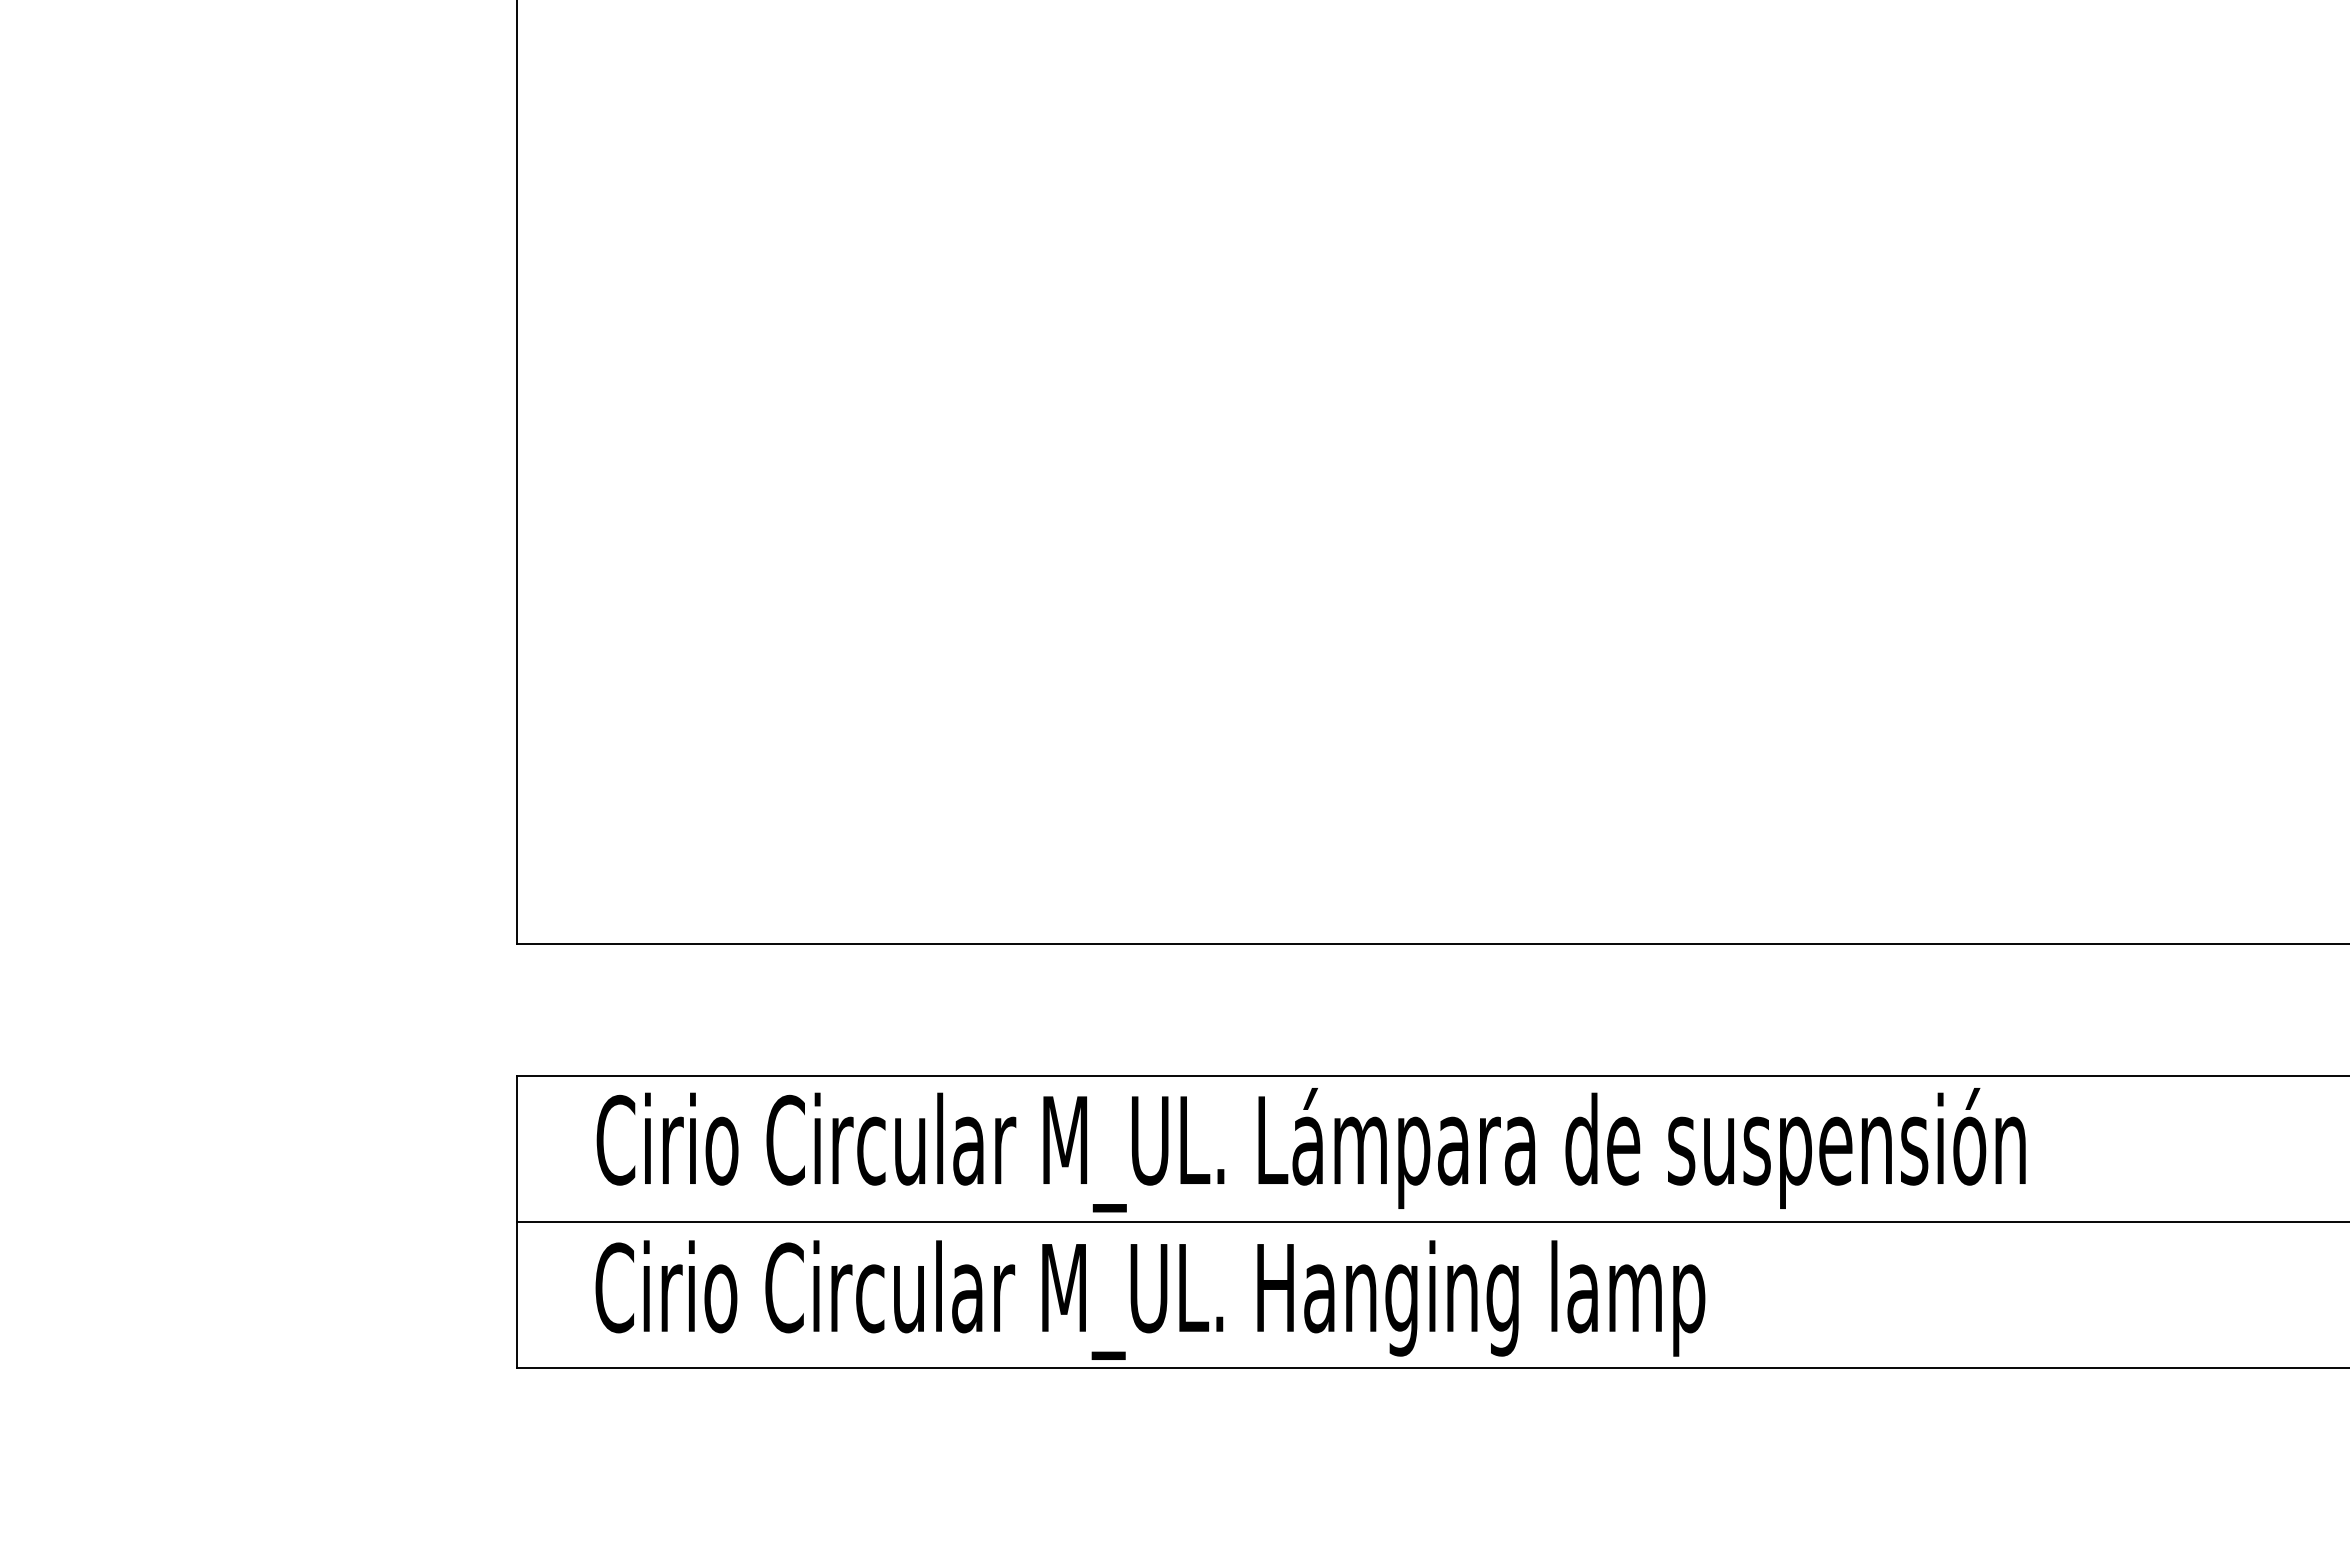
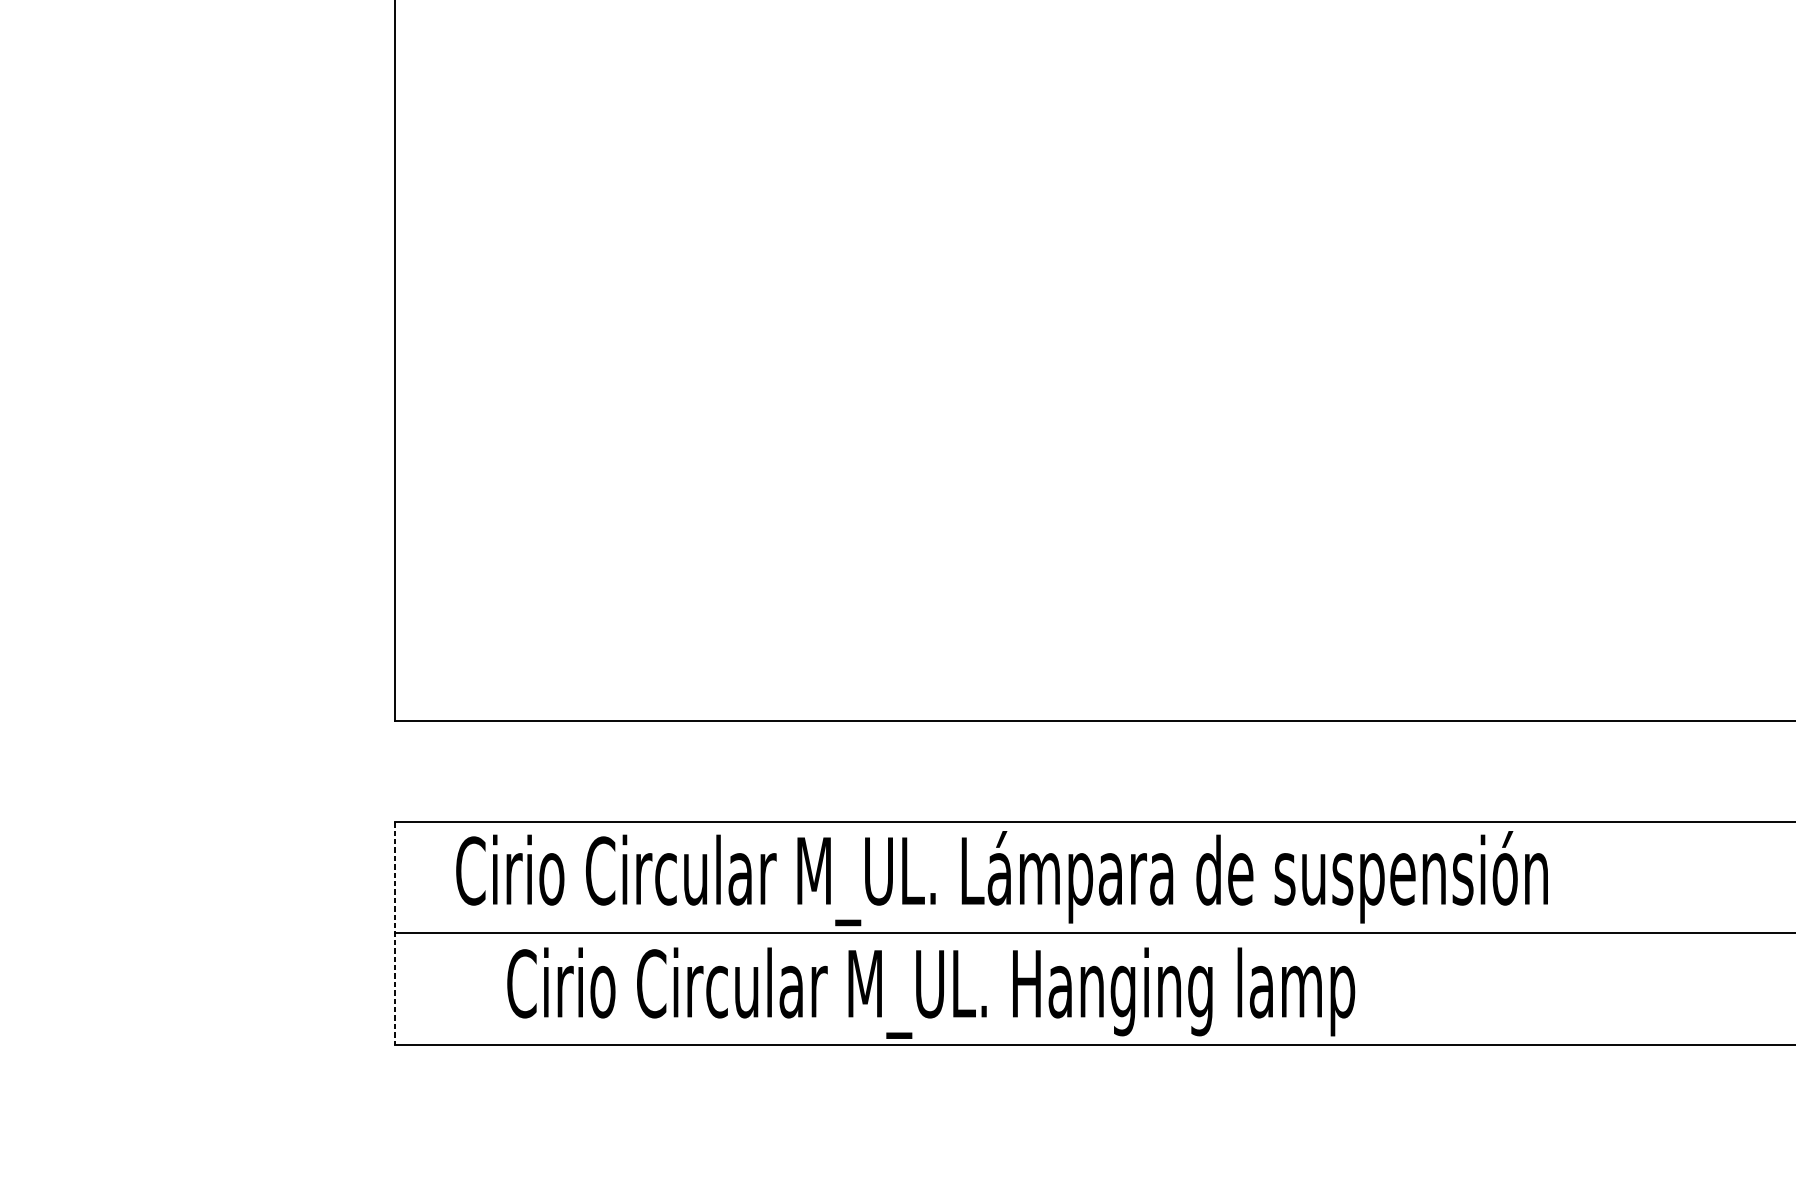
line: (517, 1222) -> (395, 933), solid -> dashed
text: (1150, 1299) -> (931, 992), moved

